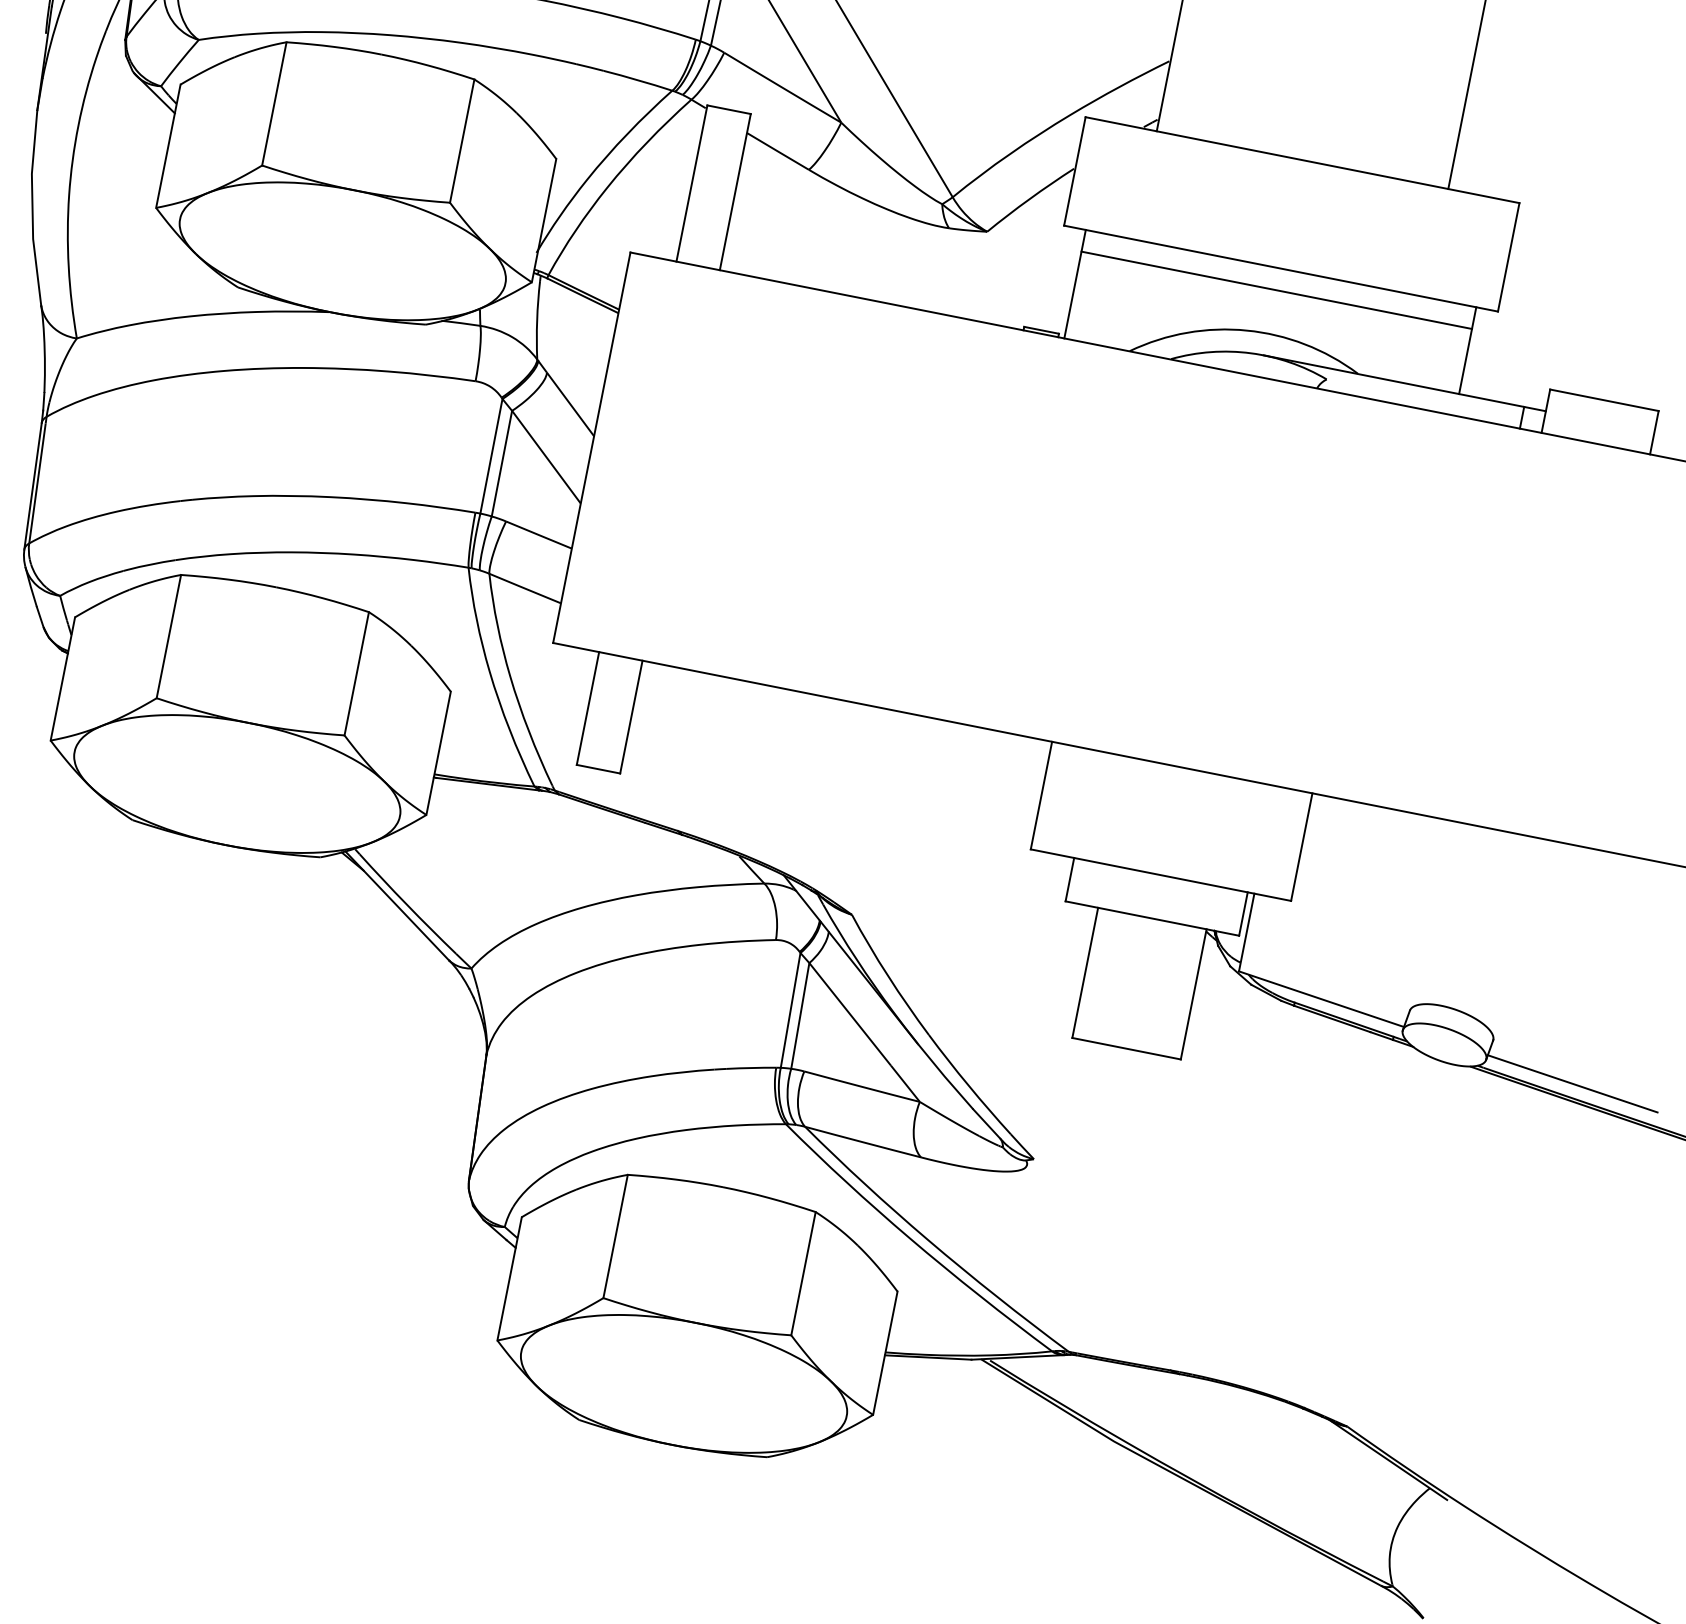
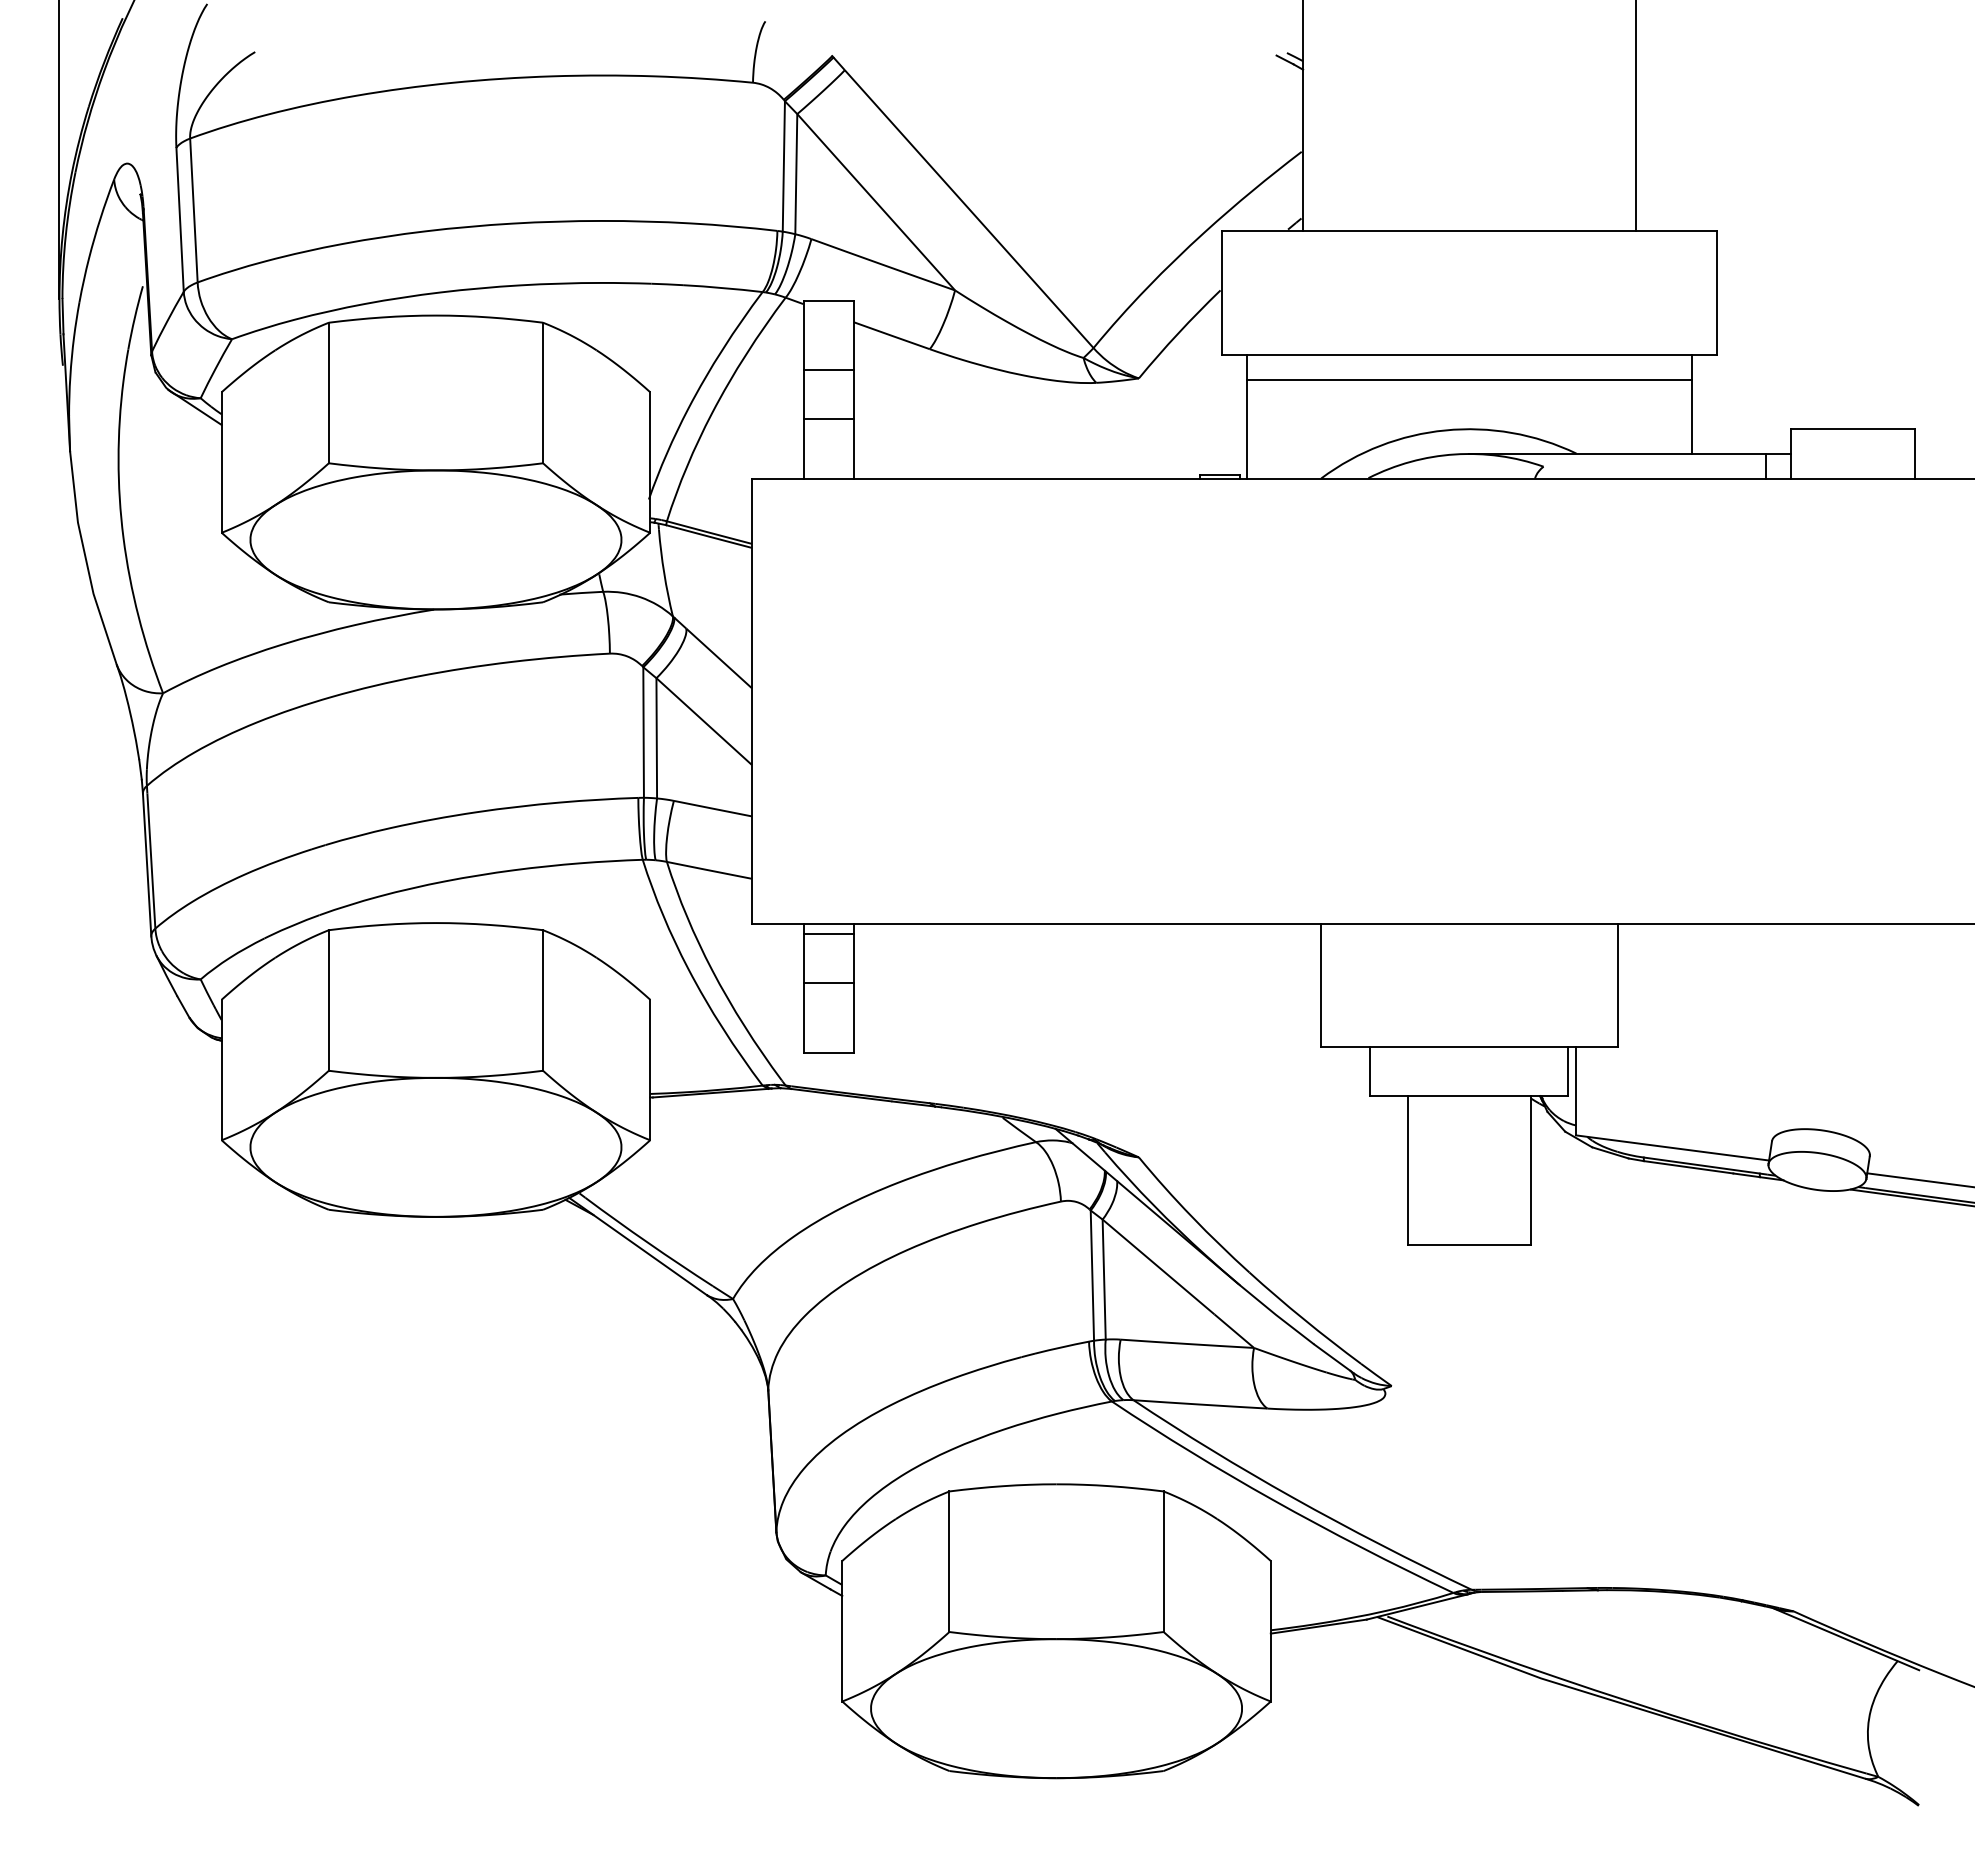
line: (716, 170) -> (828, 369), added
line: (707, 213) -> (828, 419), added
line: (618, 664) -> (828, 933), added
line: (609, 708) -> (828, 983), added

